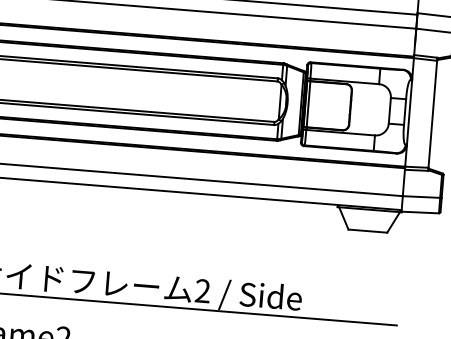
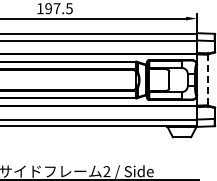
line: (433, 113) -> (208, 79), solid -> dashed

